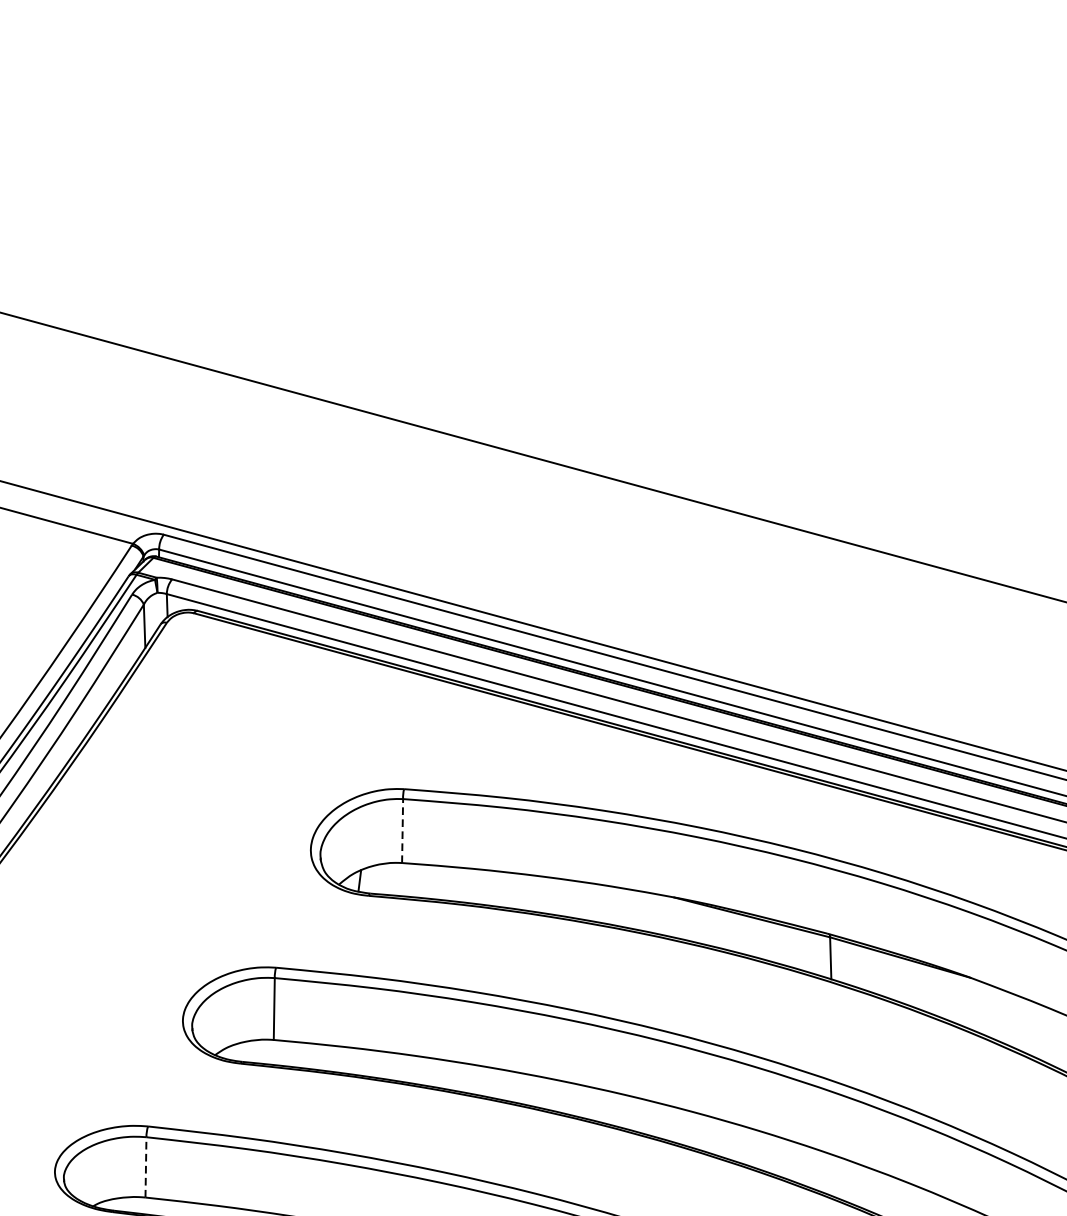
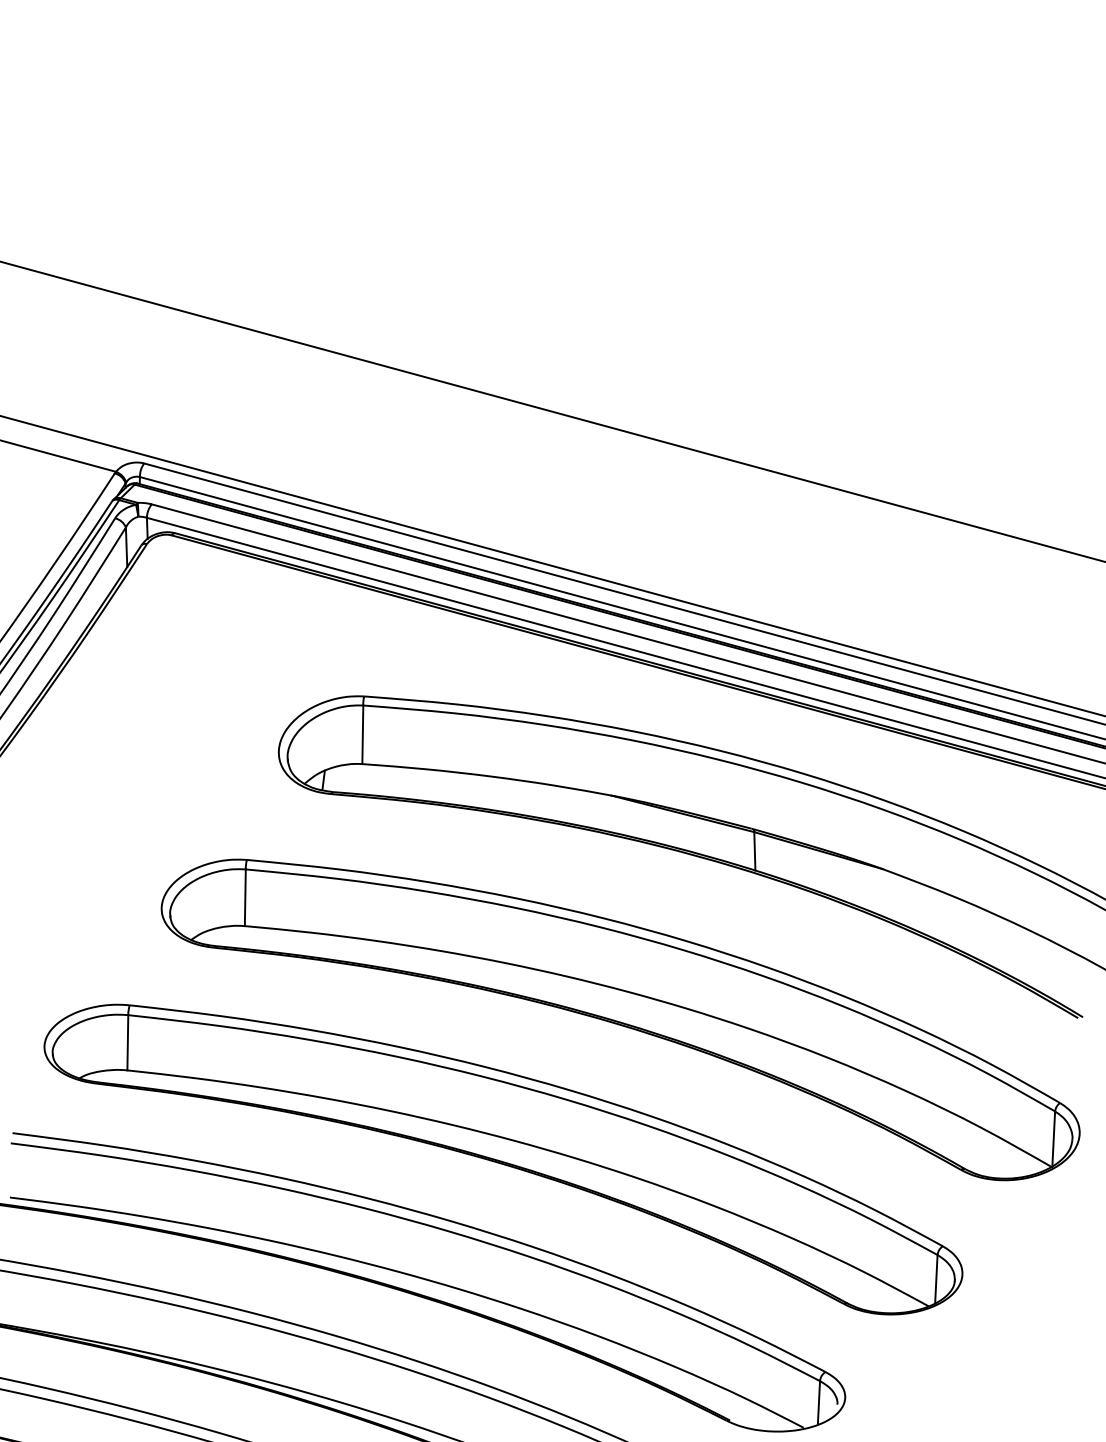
line: (402, 830) -> (362, 734), dashed -> solid
line: (145, 1167) -> (127, 1042), dashed -> solid

